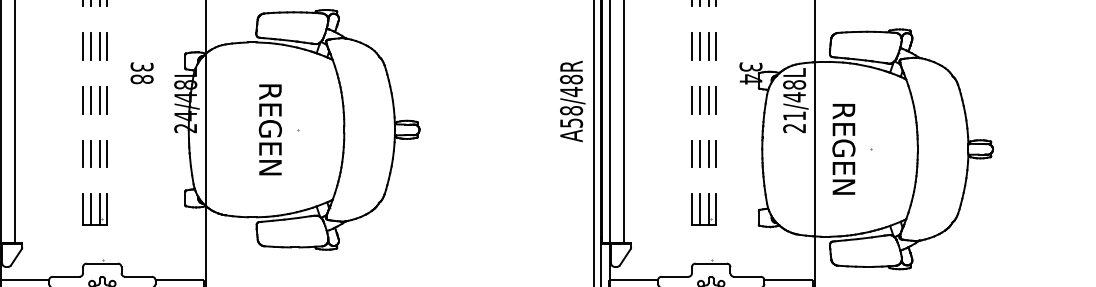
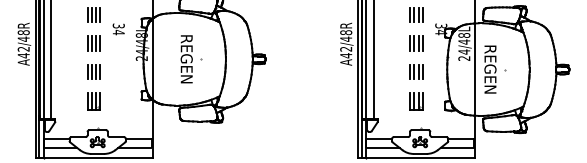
text: (141, 79) -> (118, 32), 38 -> 34
text: (794, 115) -> (464, 51), 21/48L -> 24/48L
text: (572, 117) -> (346, 52), A58/48R -> A42/48R

